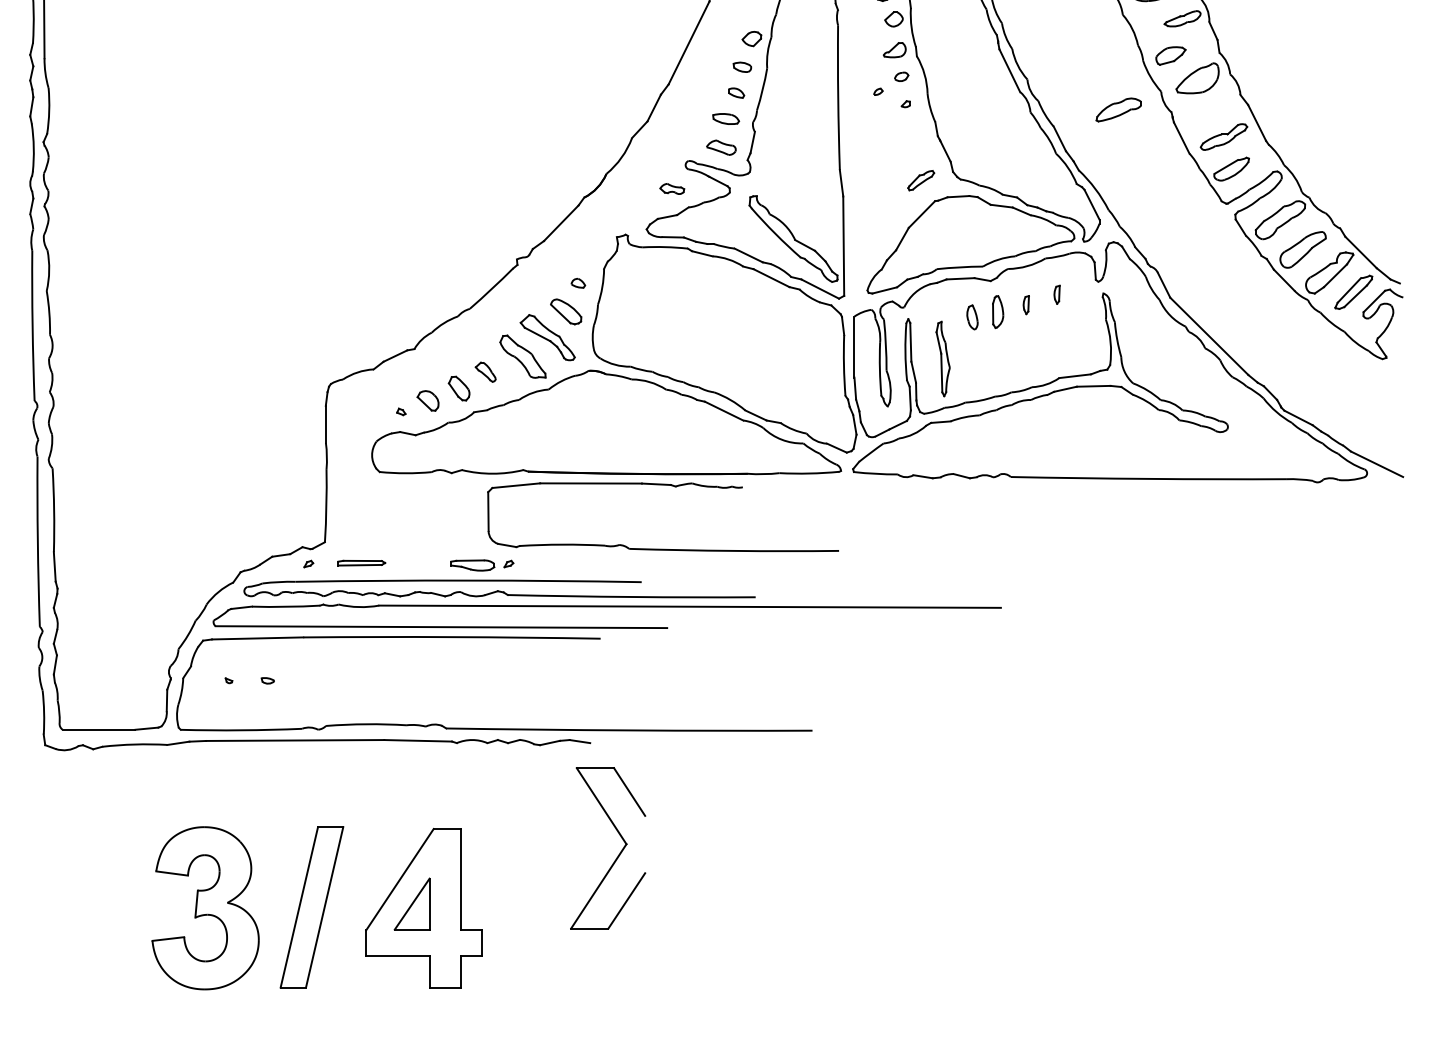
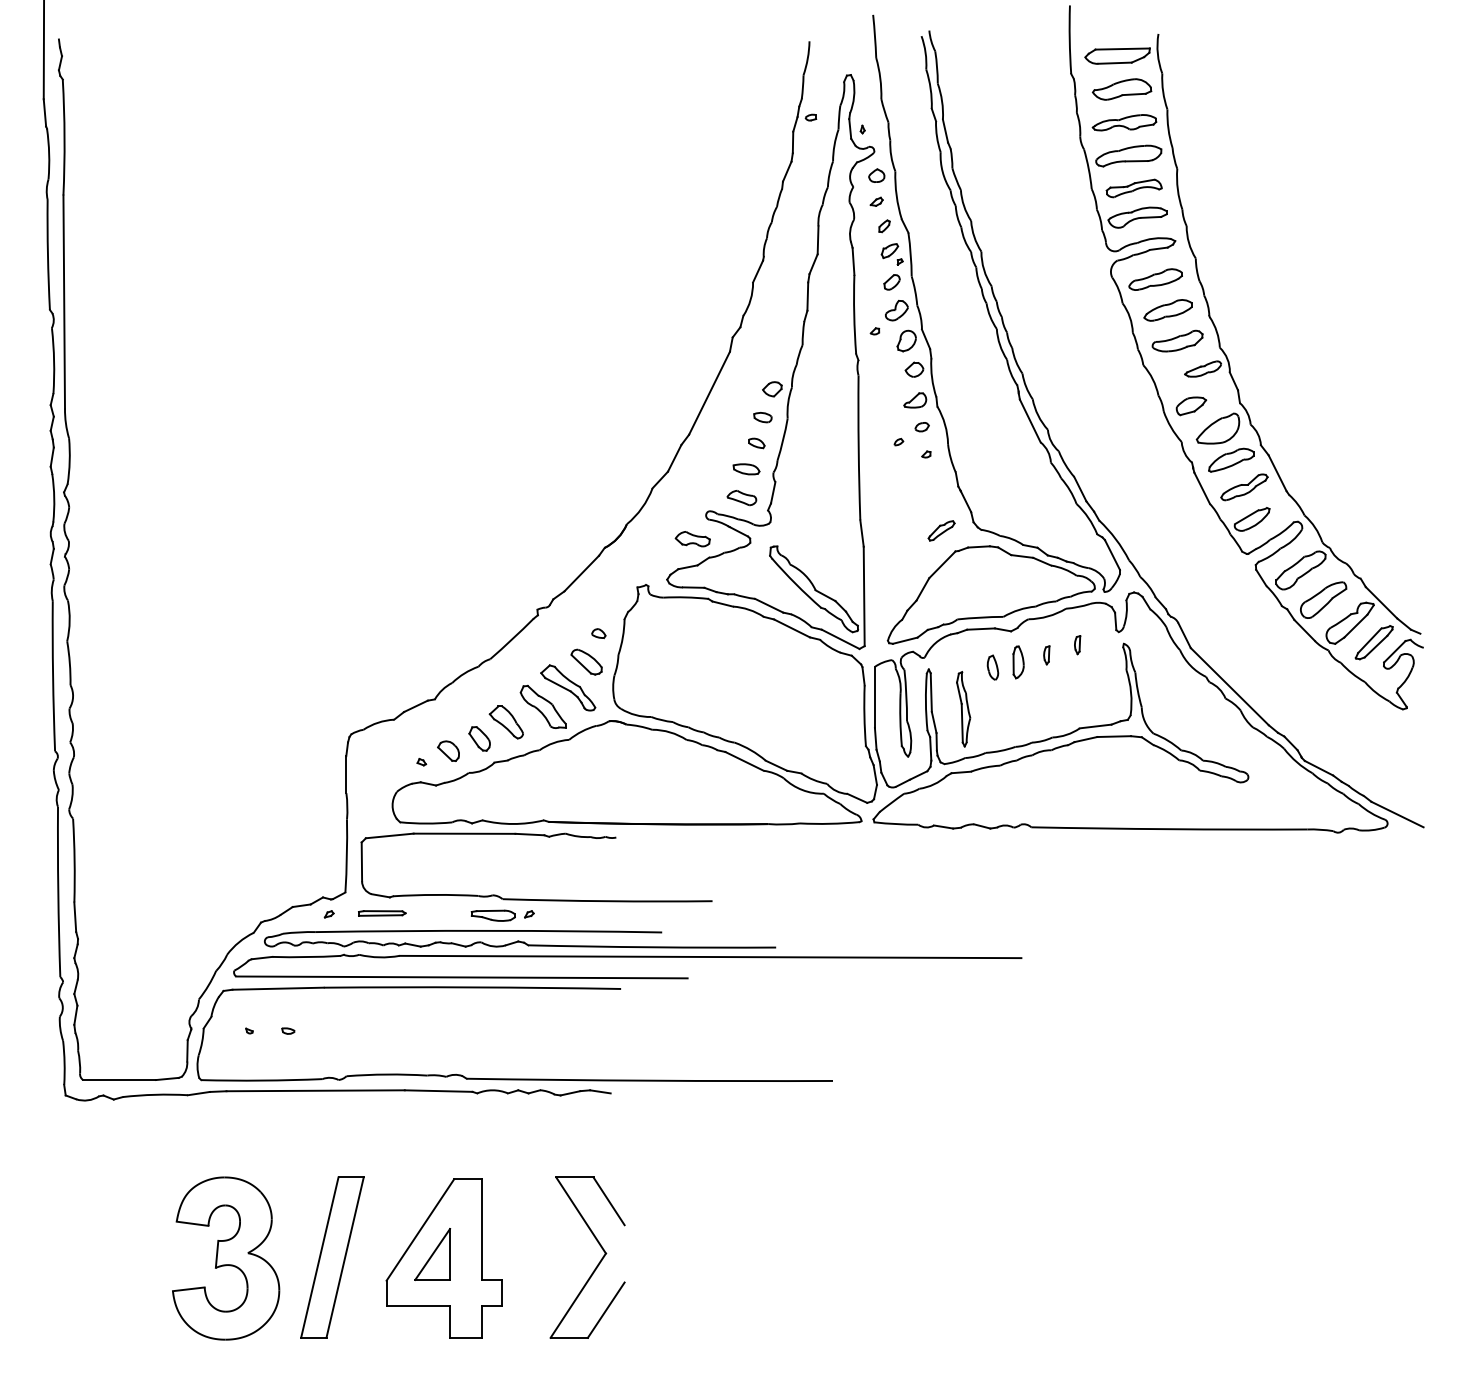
part: (1119, 109) -> (1231, 459), moved
part: (672, 189) -> (692, 539), size x1.43
part: (485, 372) -> (505, 722), size x1.67
part: (669, 486) -> (542, 836), moved
part: (619, 853) -> (598, 1262), moved

